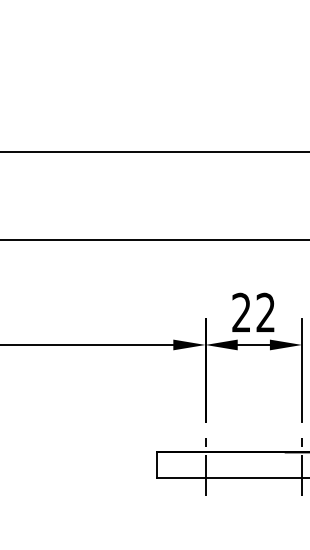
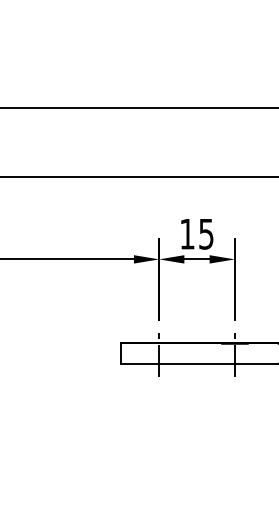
text: (253, 311) -> (196, 233), 22 -> 15

